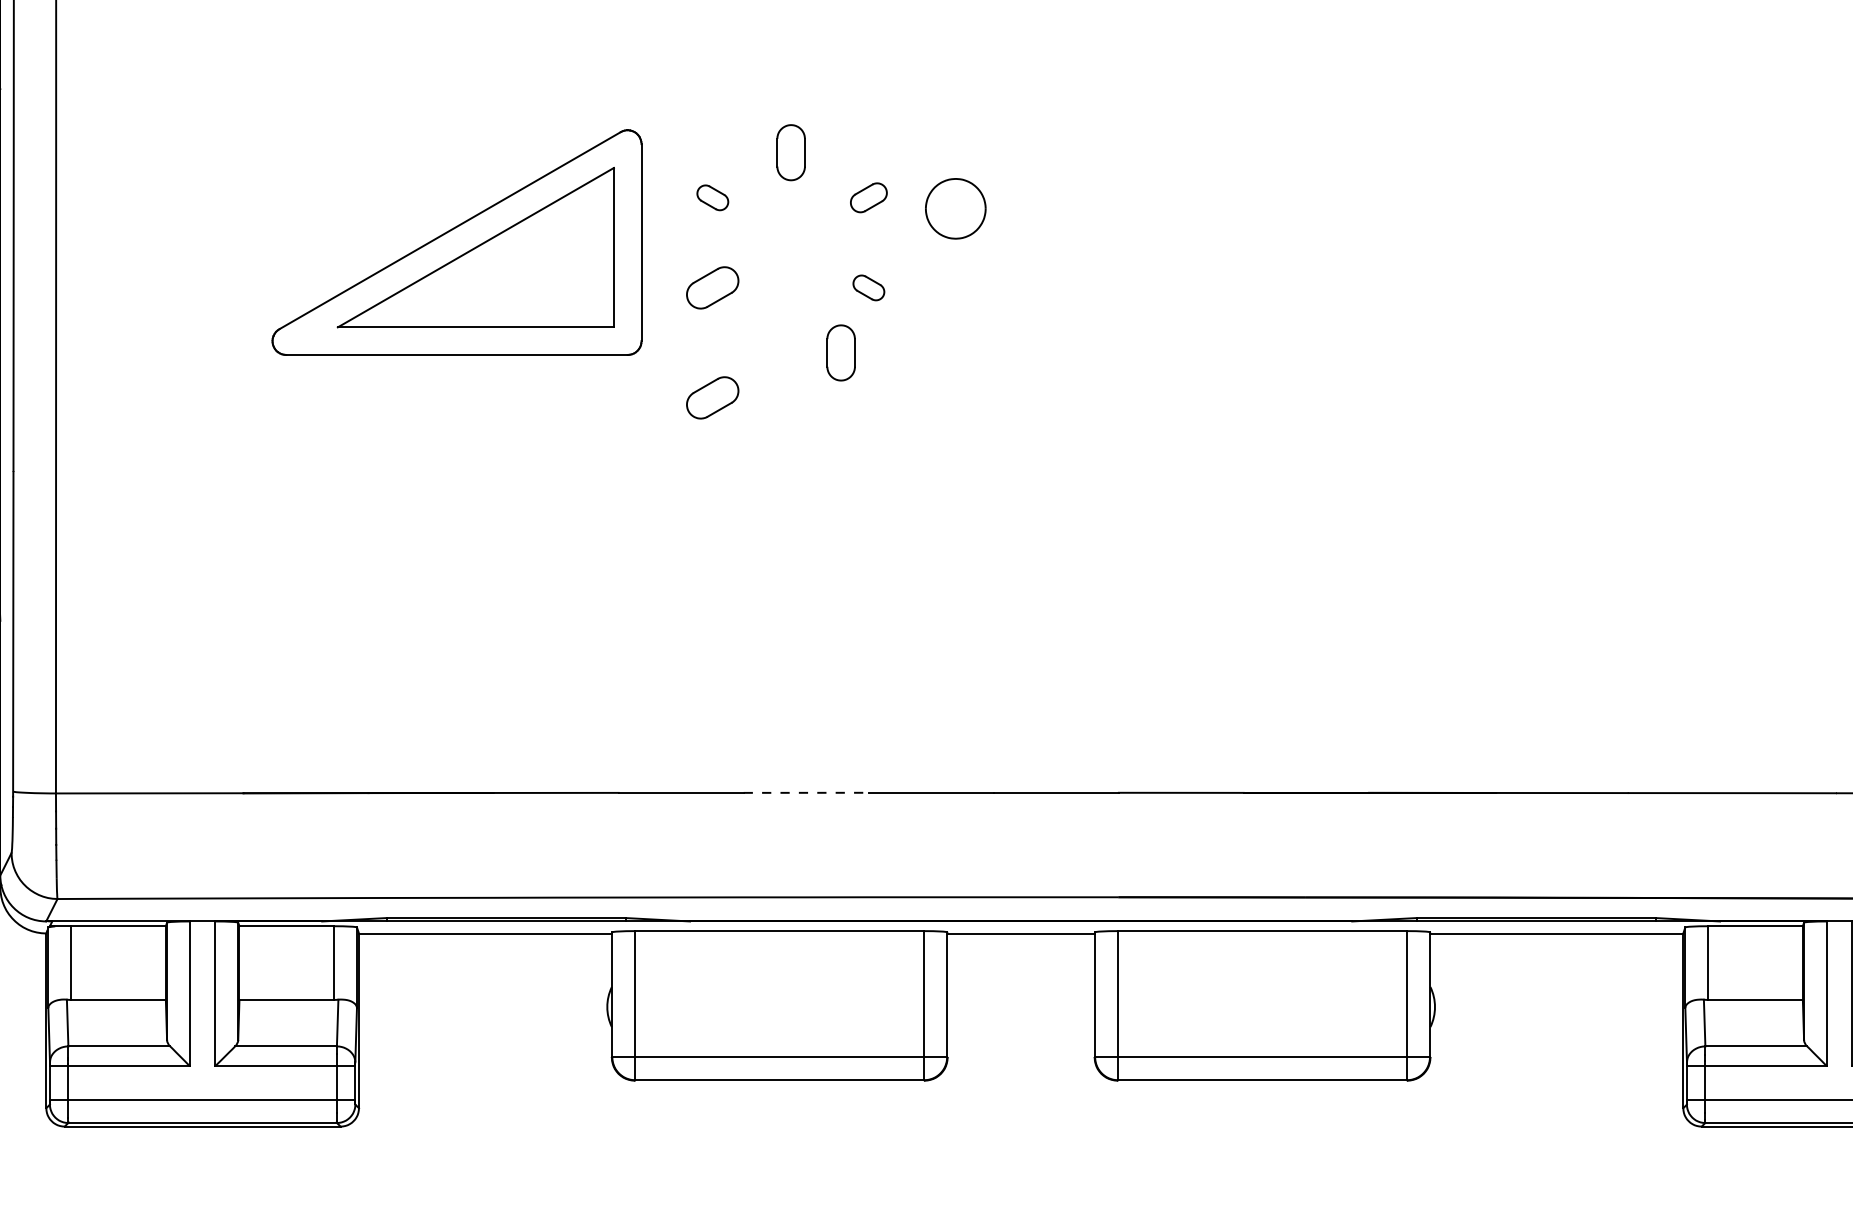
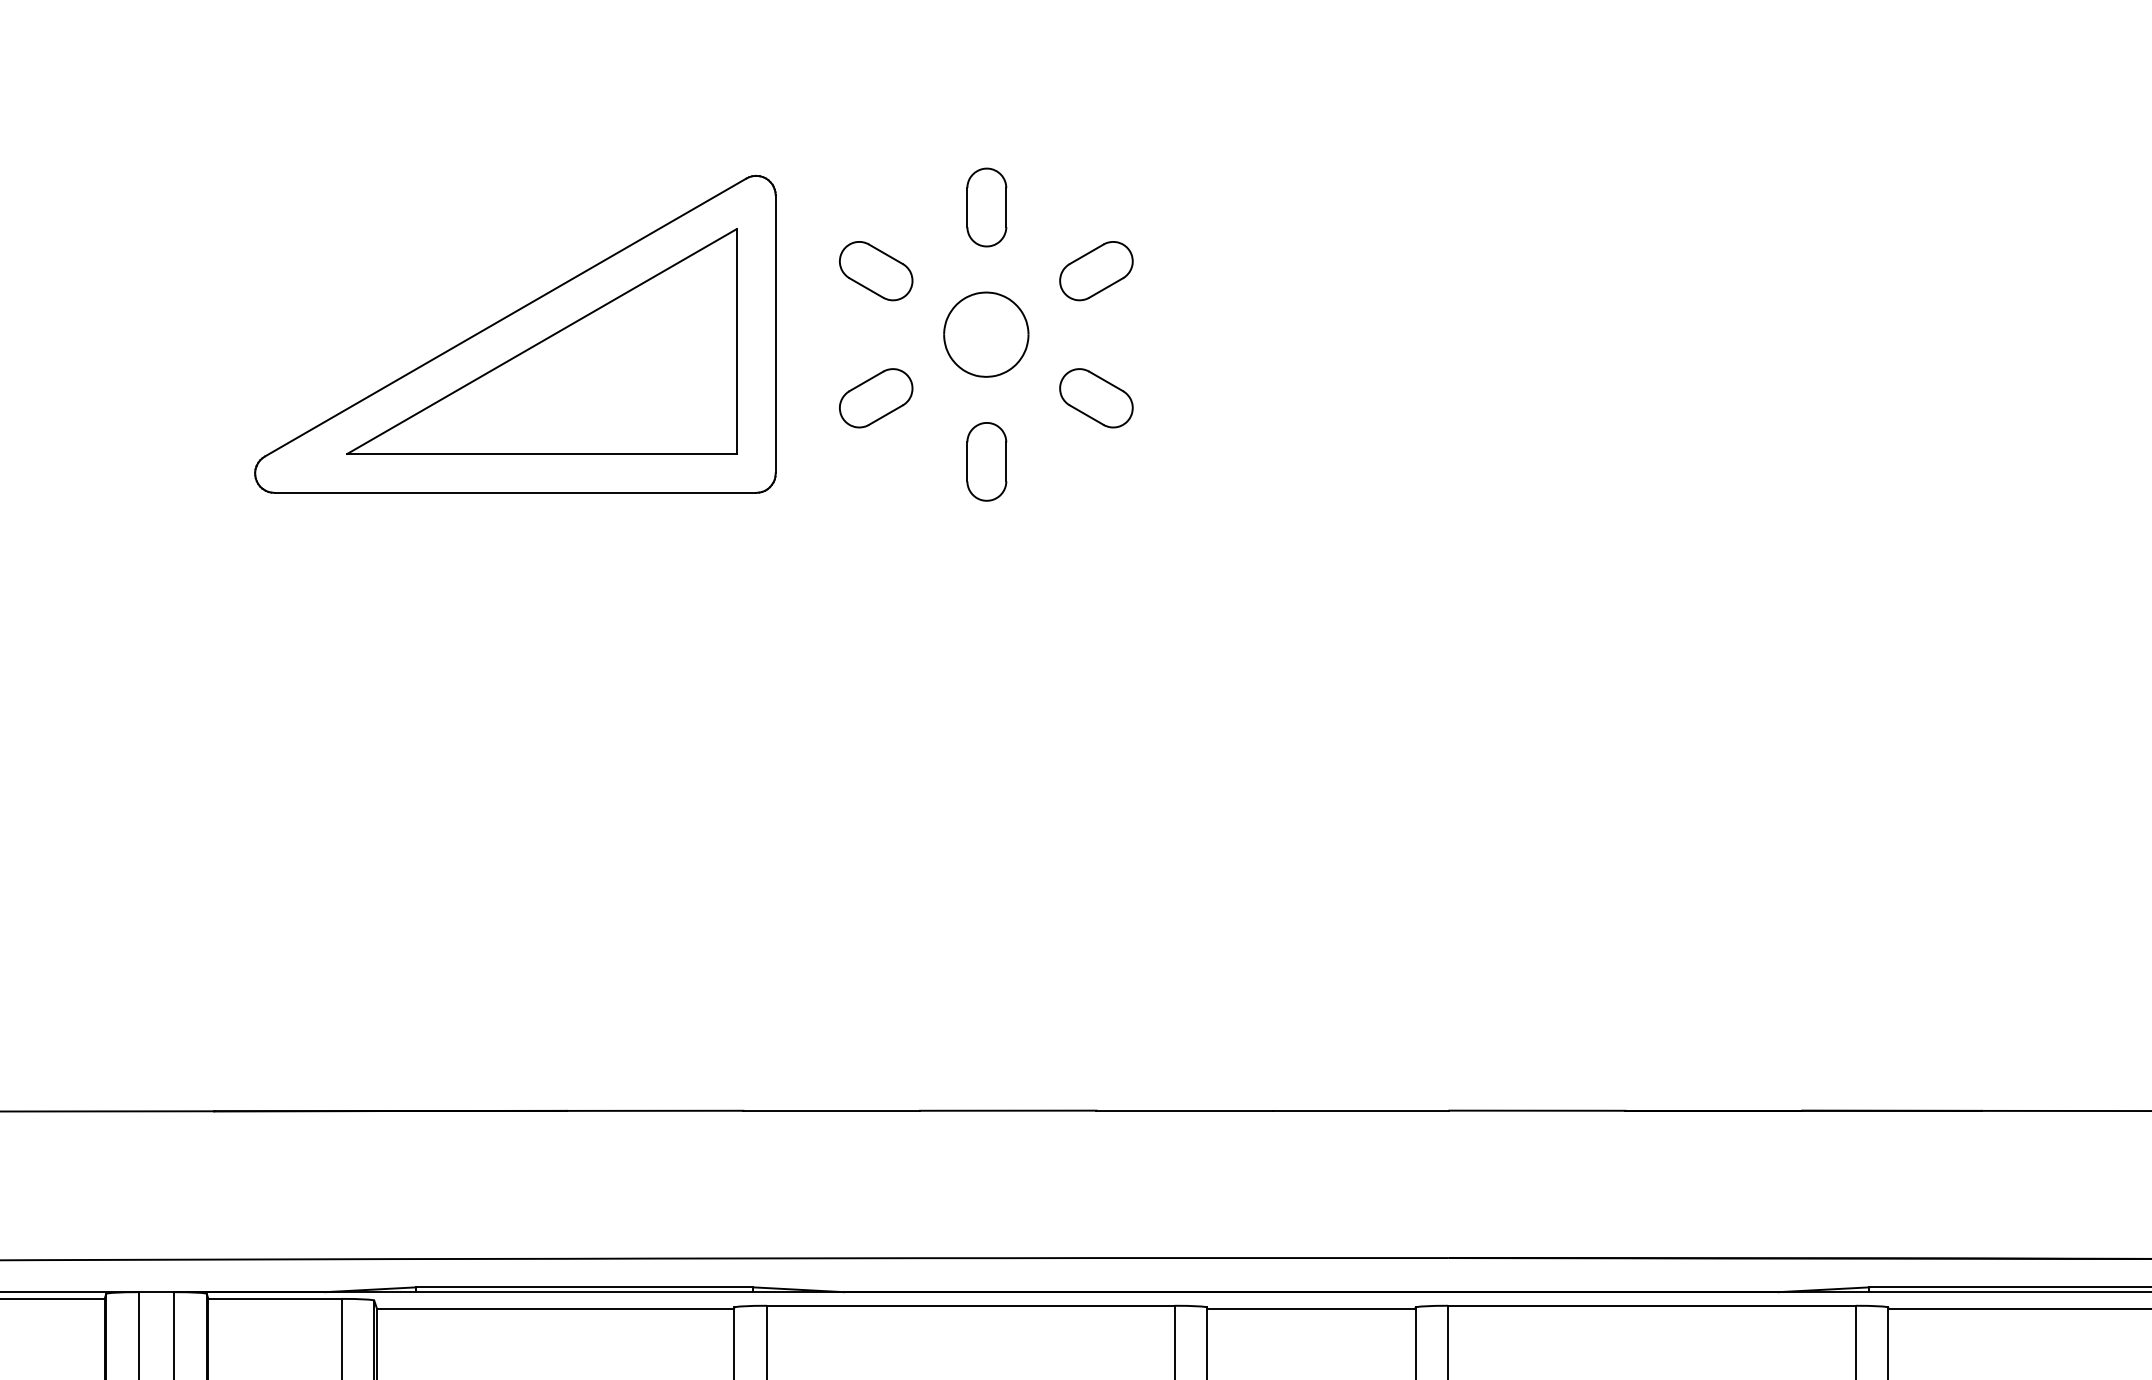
part: (712, 197) -> (875, 270), size x1.67
part: (868, 197) -> (1095, 270), size x1.43
part: (955, 208) -> (985, 334), moved
part: (868, 287) -> (1095, 397), size x1.67
part: (840, 352) -> (985, 461), moved
part: (712, 397) -> (875, 552), removed
line: (806, 792) -> (1008, 1110), dashed -> solid

